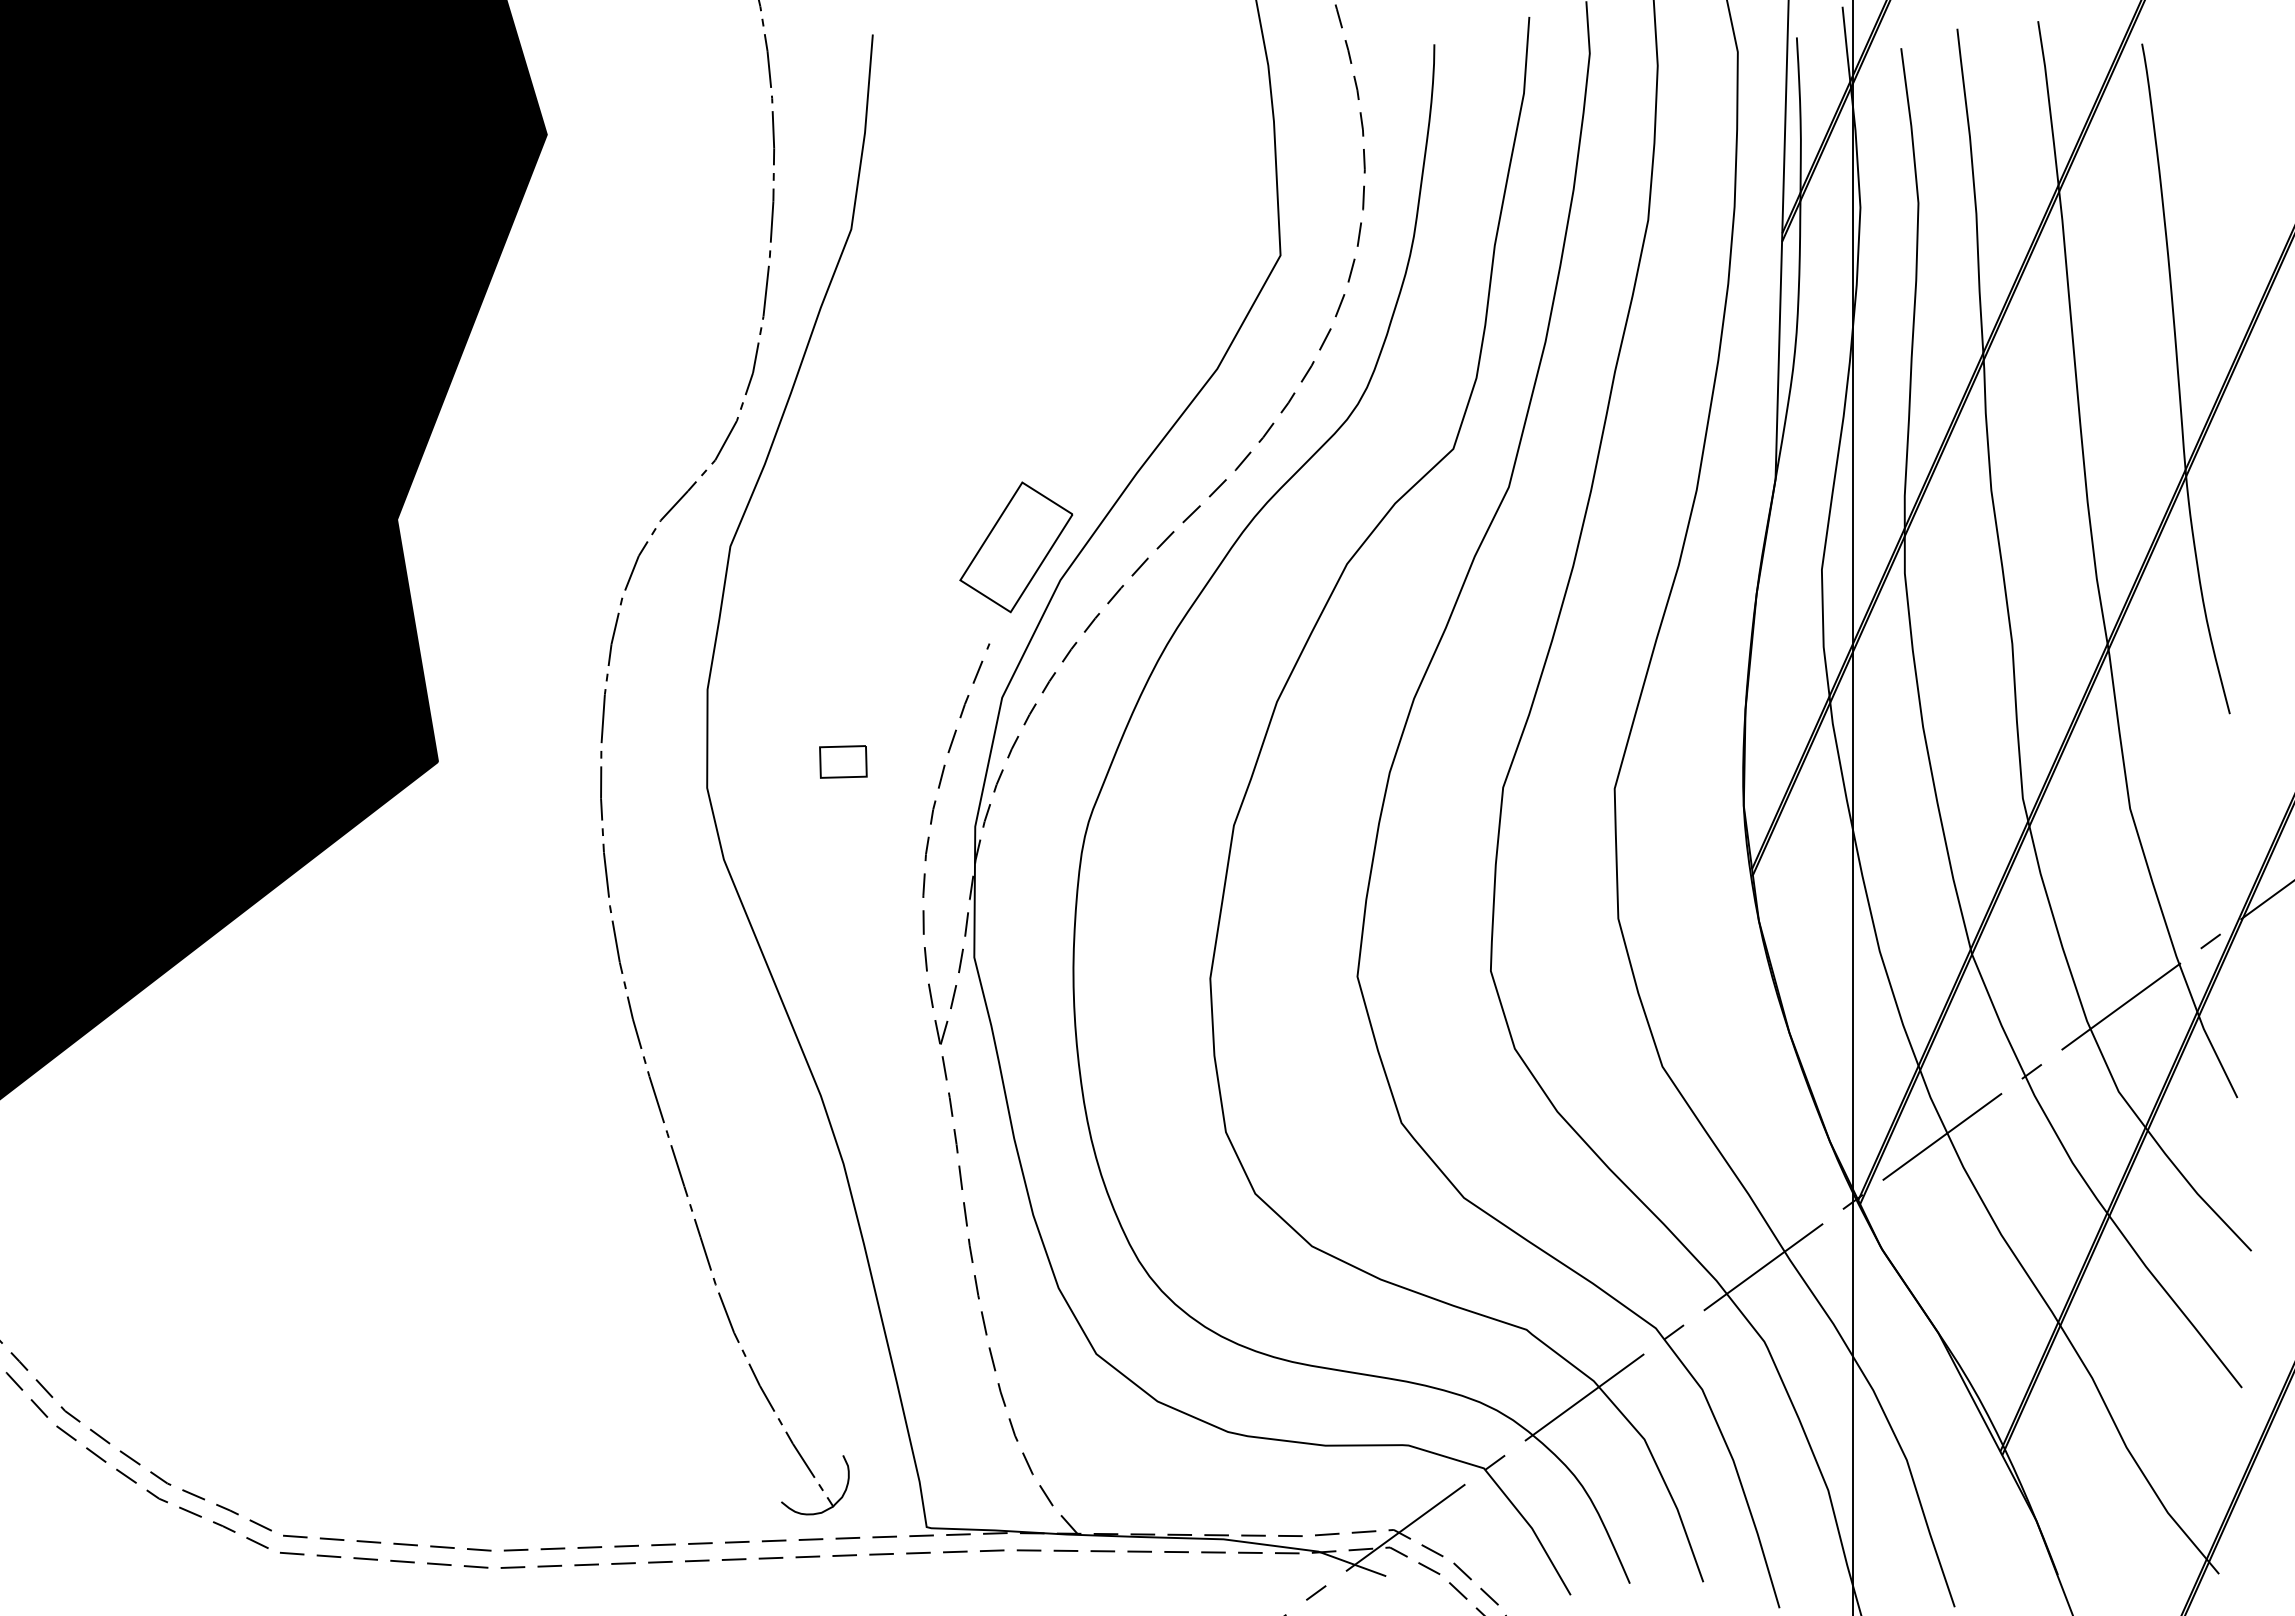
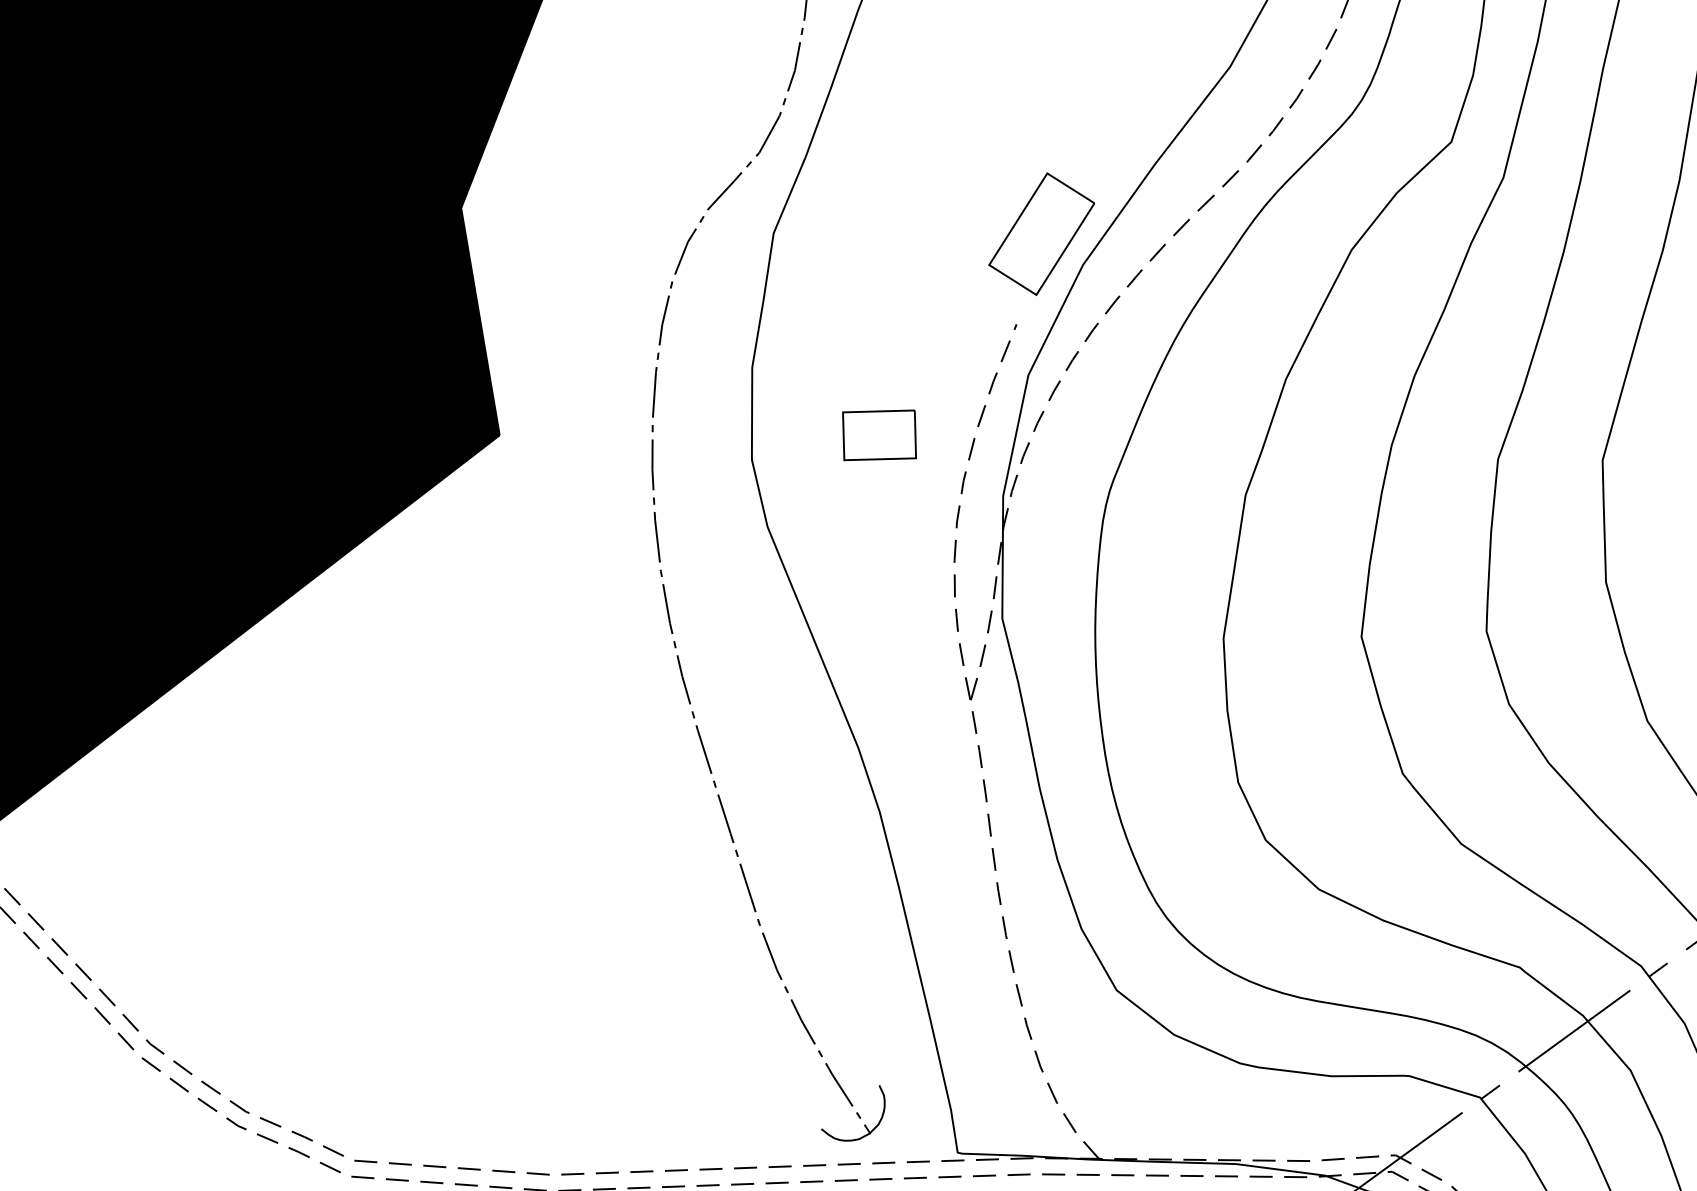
part: (843, 761) -> (879, 434), size x1.67

